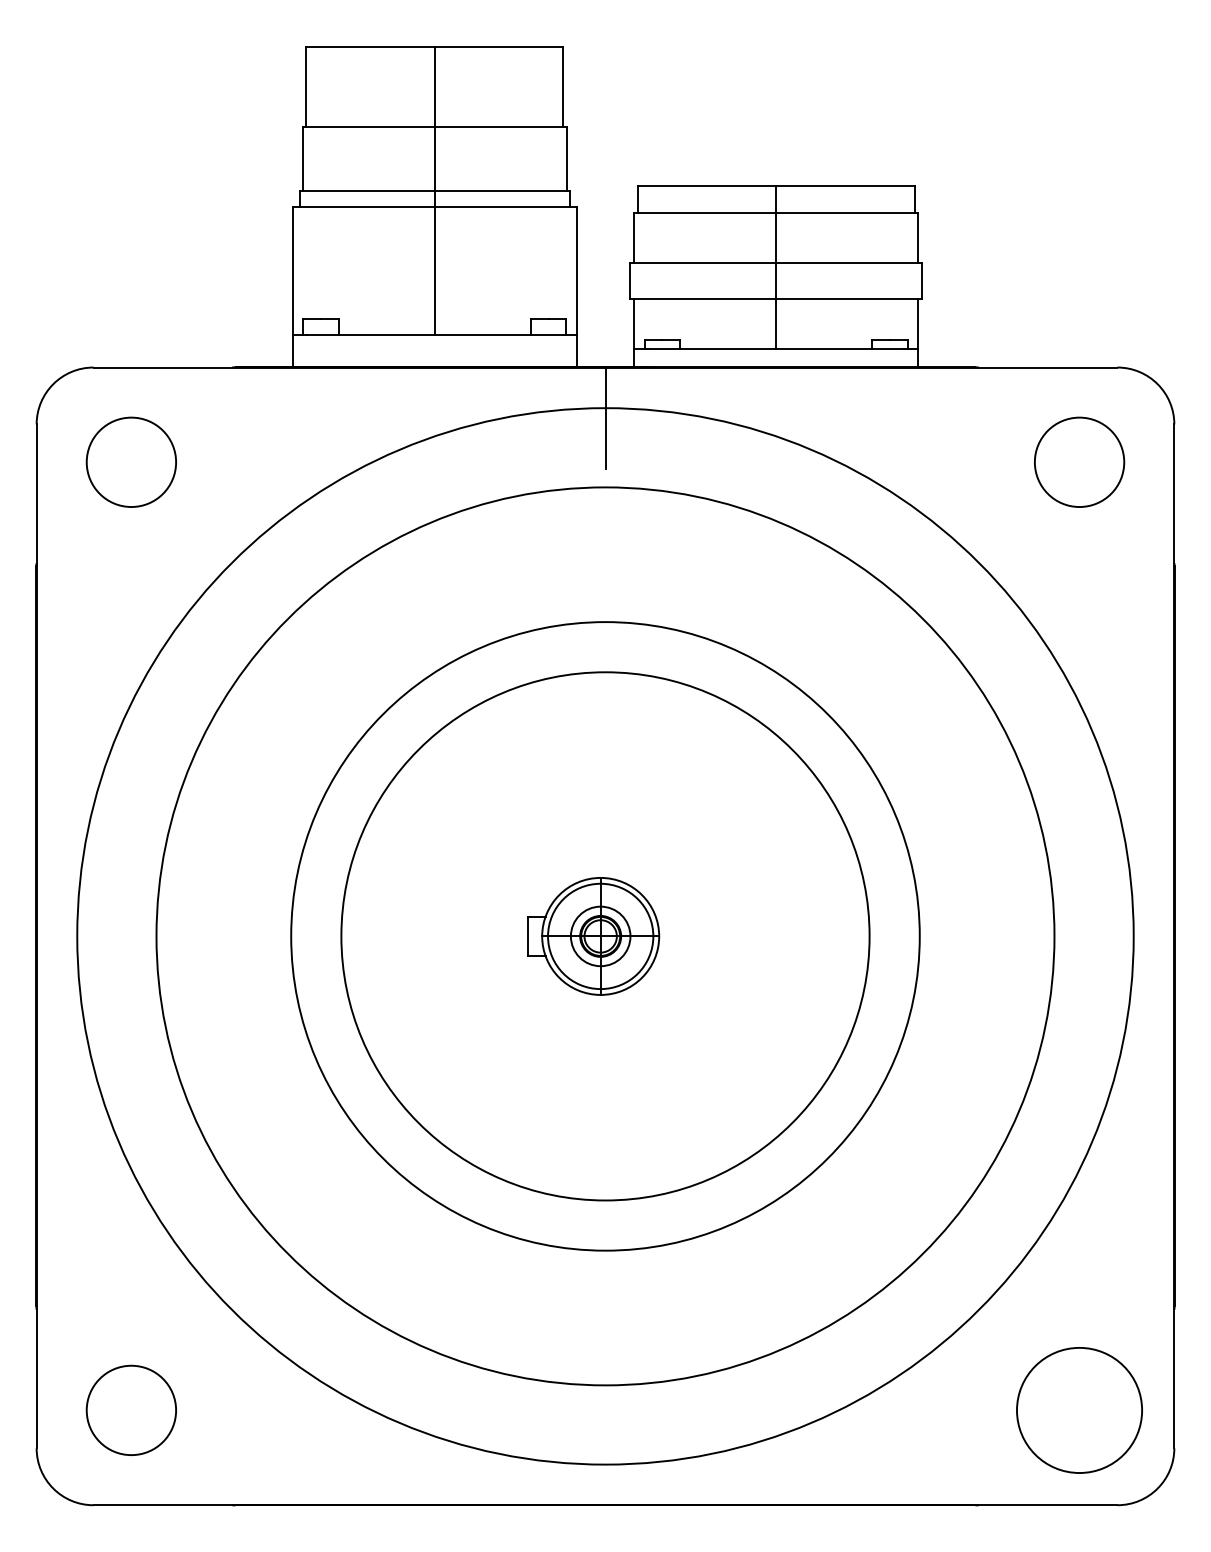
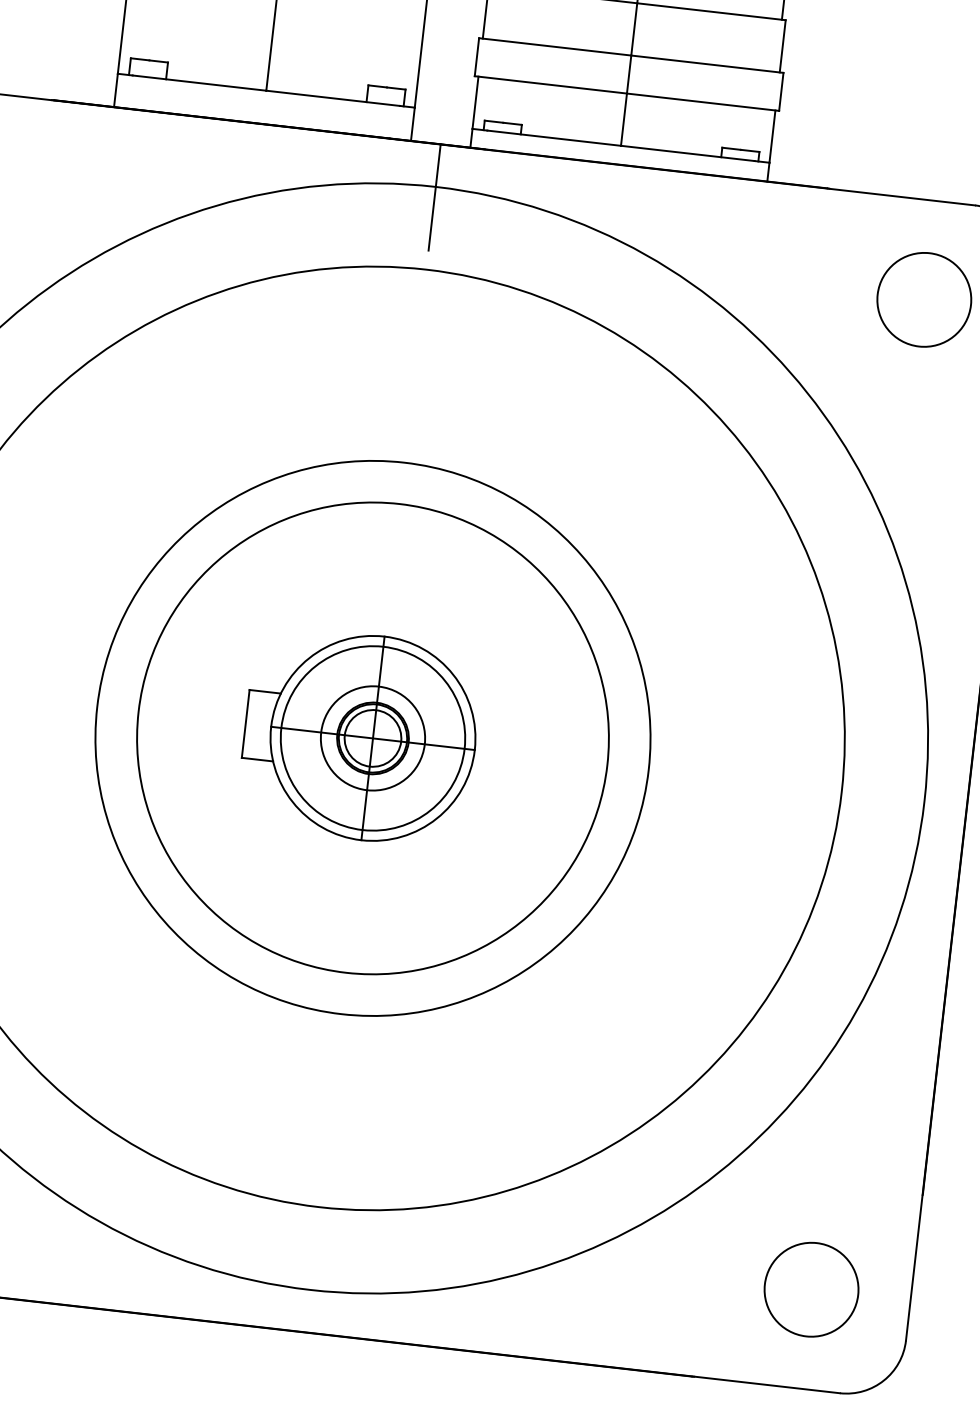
circle: (605, 935) -> (373, 737), size x0.71
part: (593, 936) -> (360, 737), size x1.67
circle: (1079, 1410) -> (811, 1289), size x0.71

